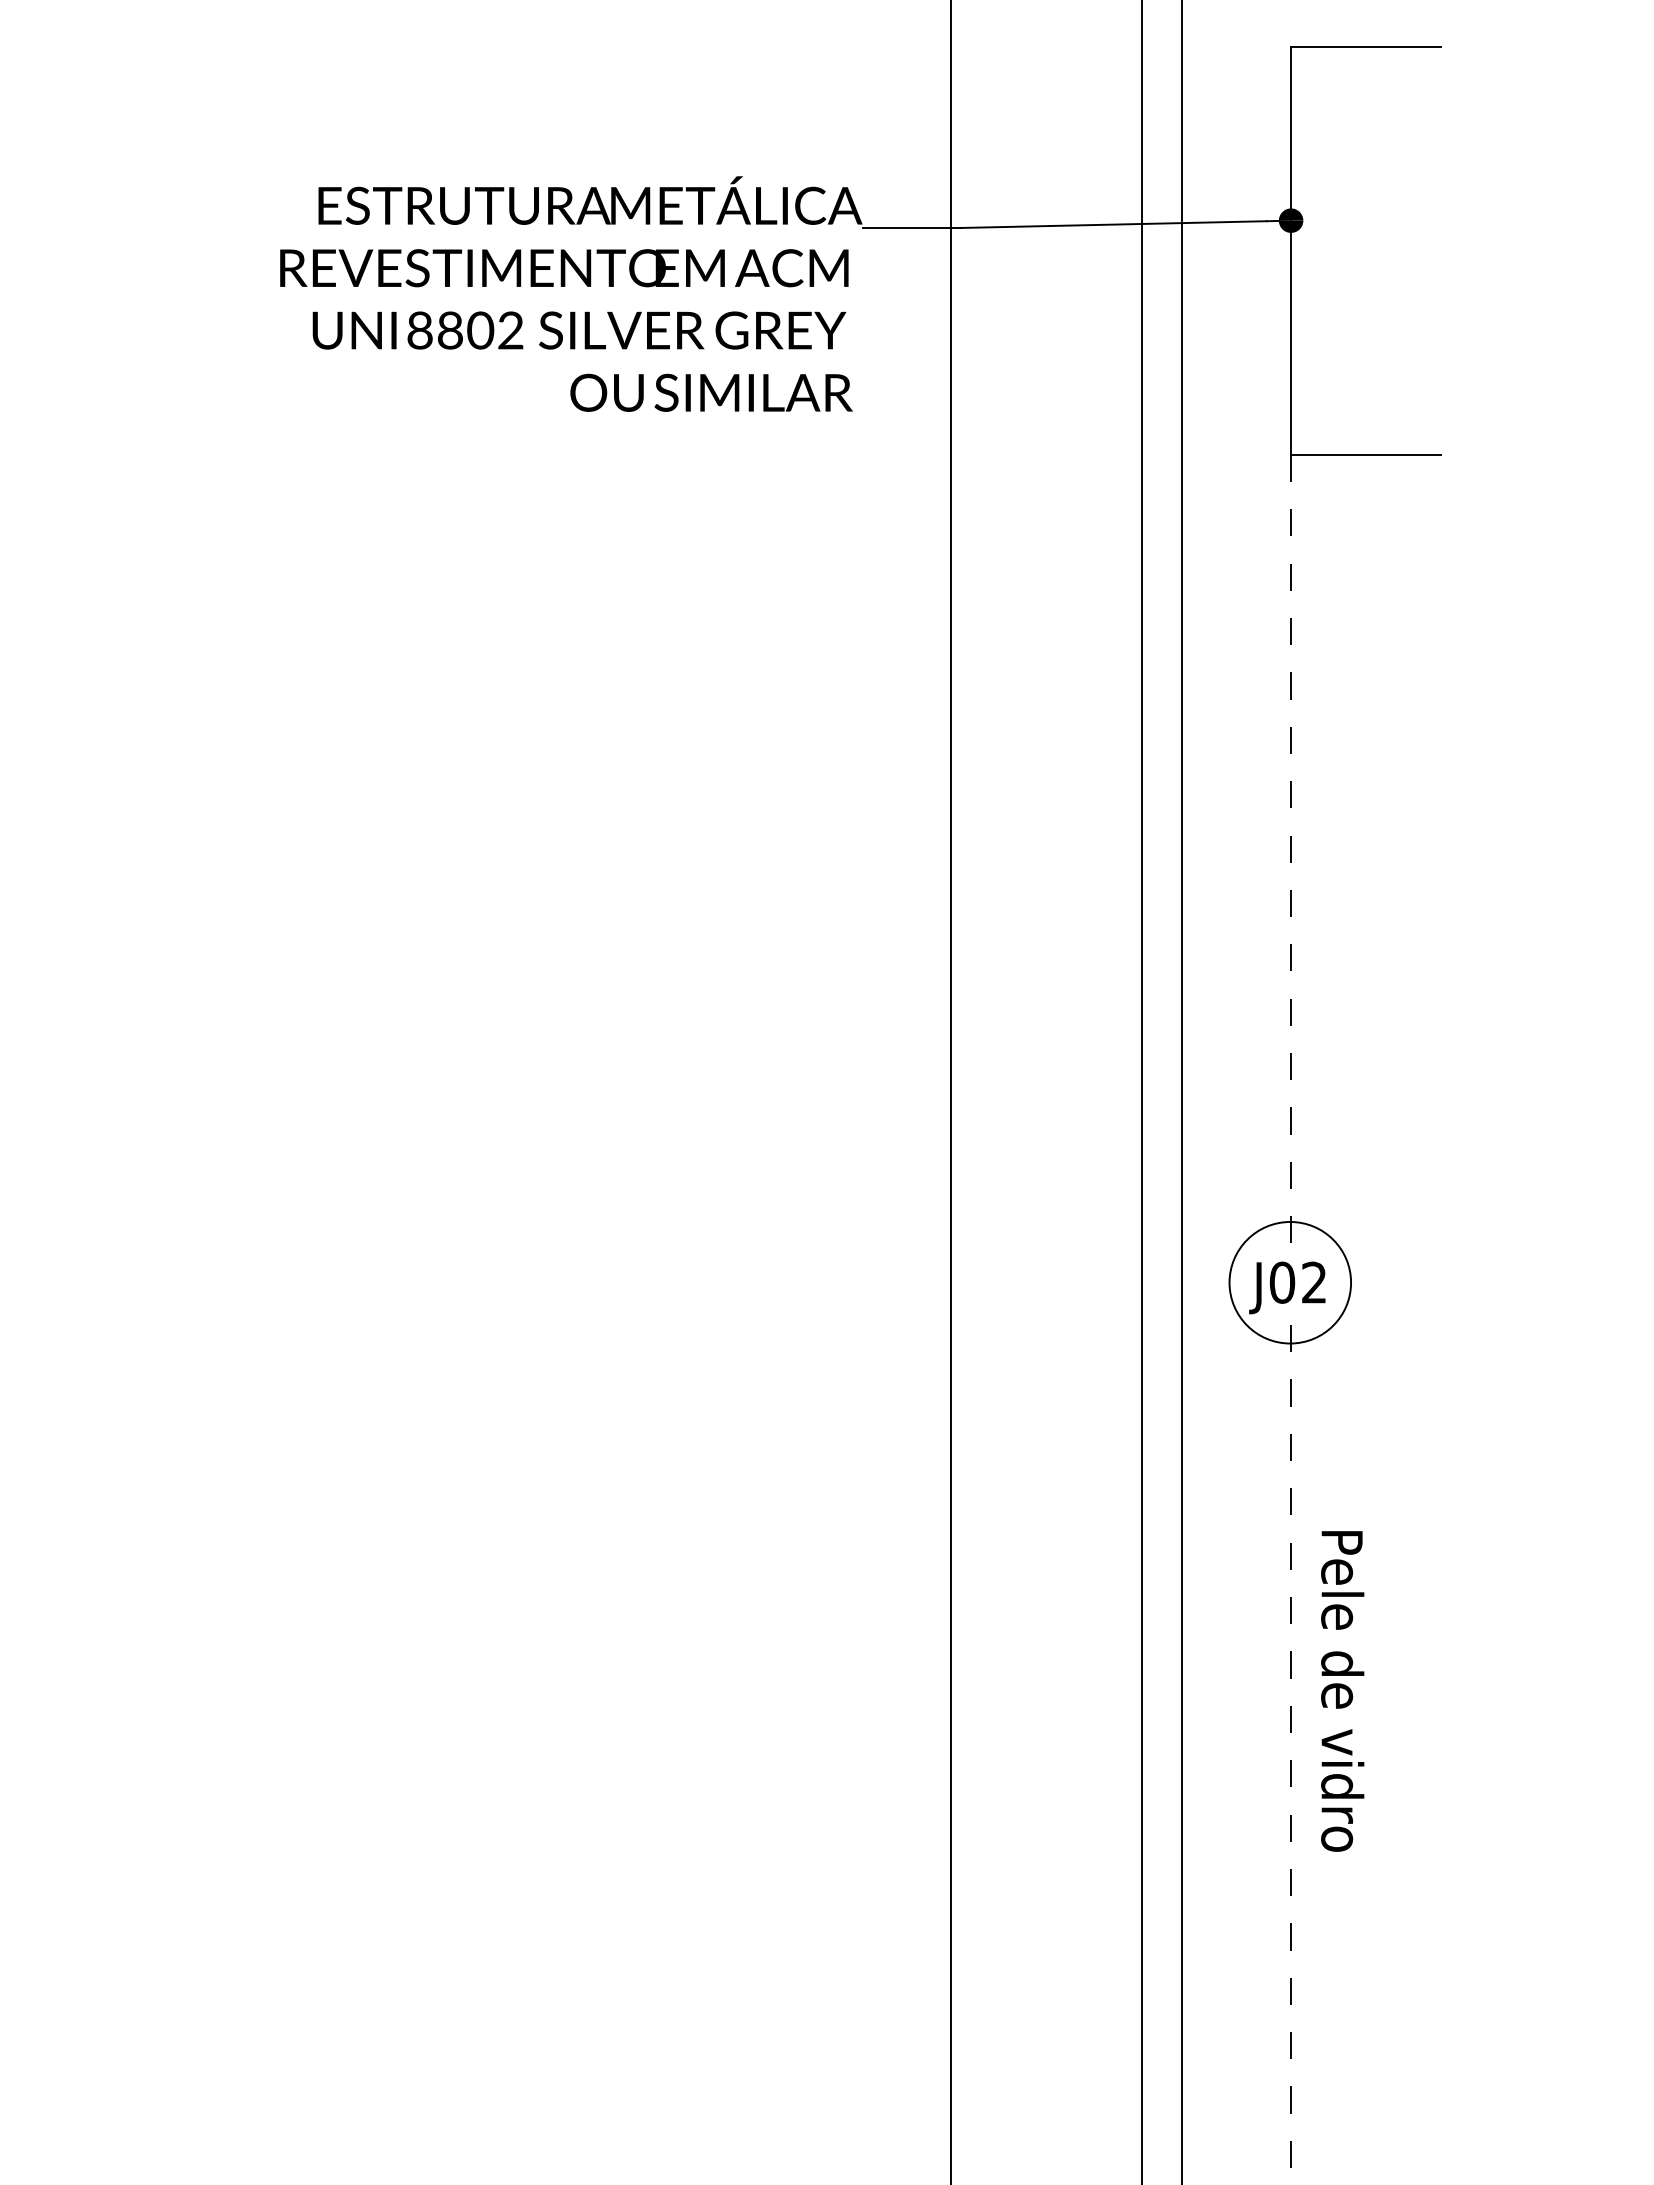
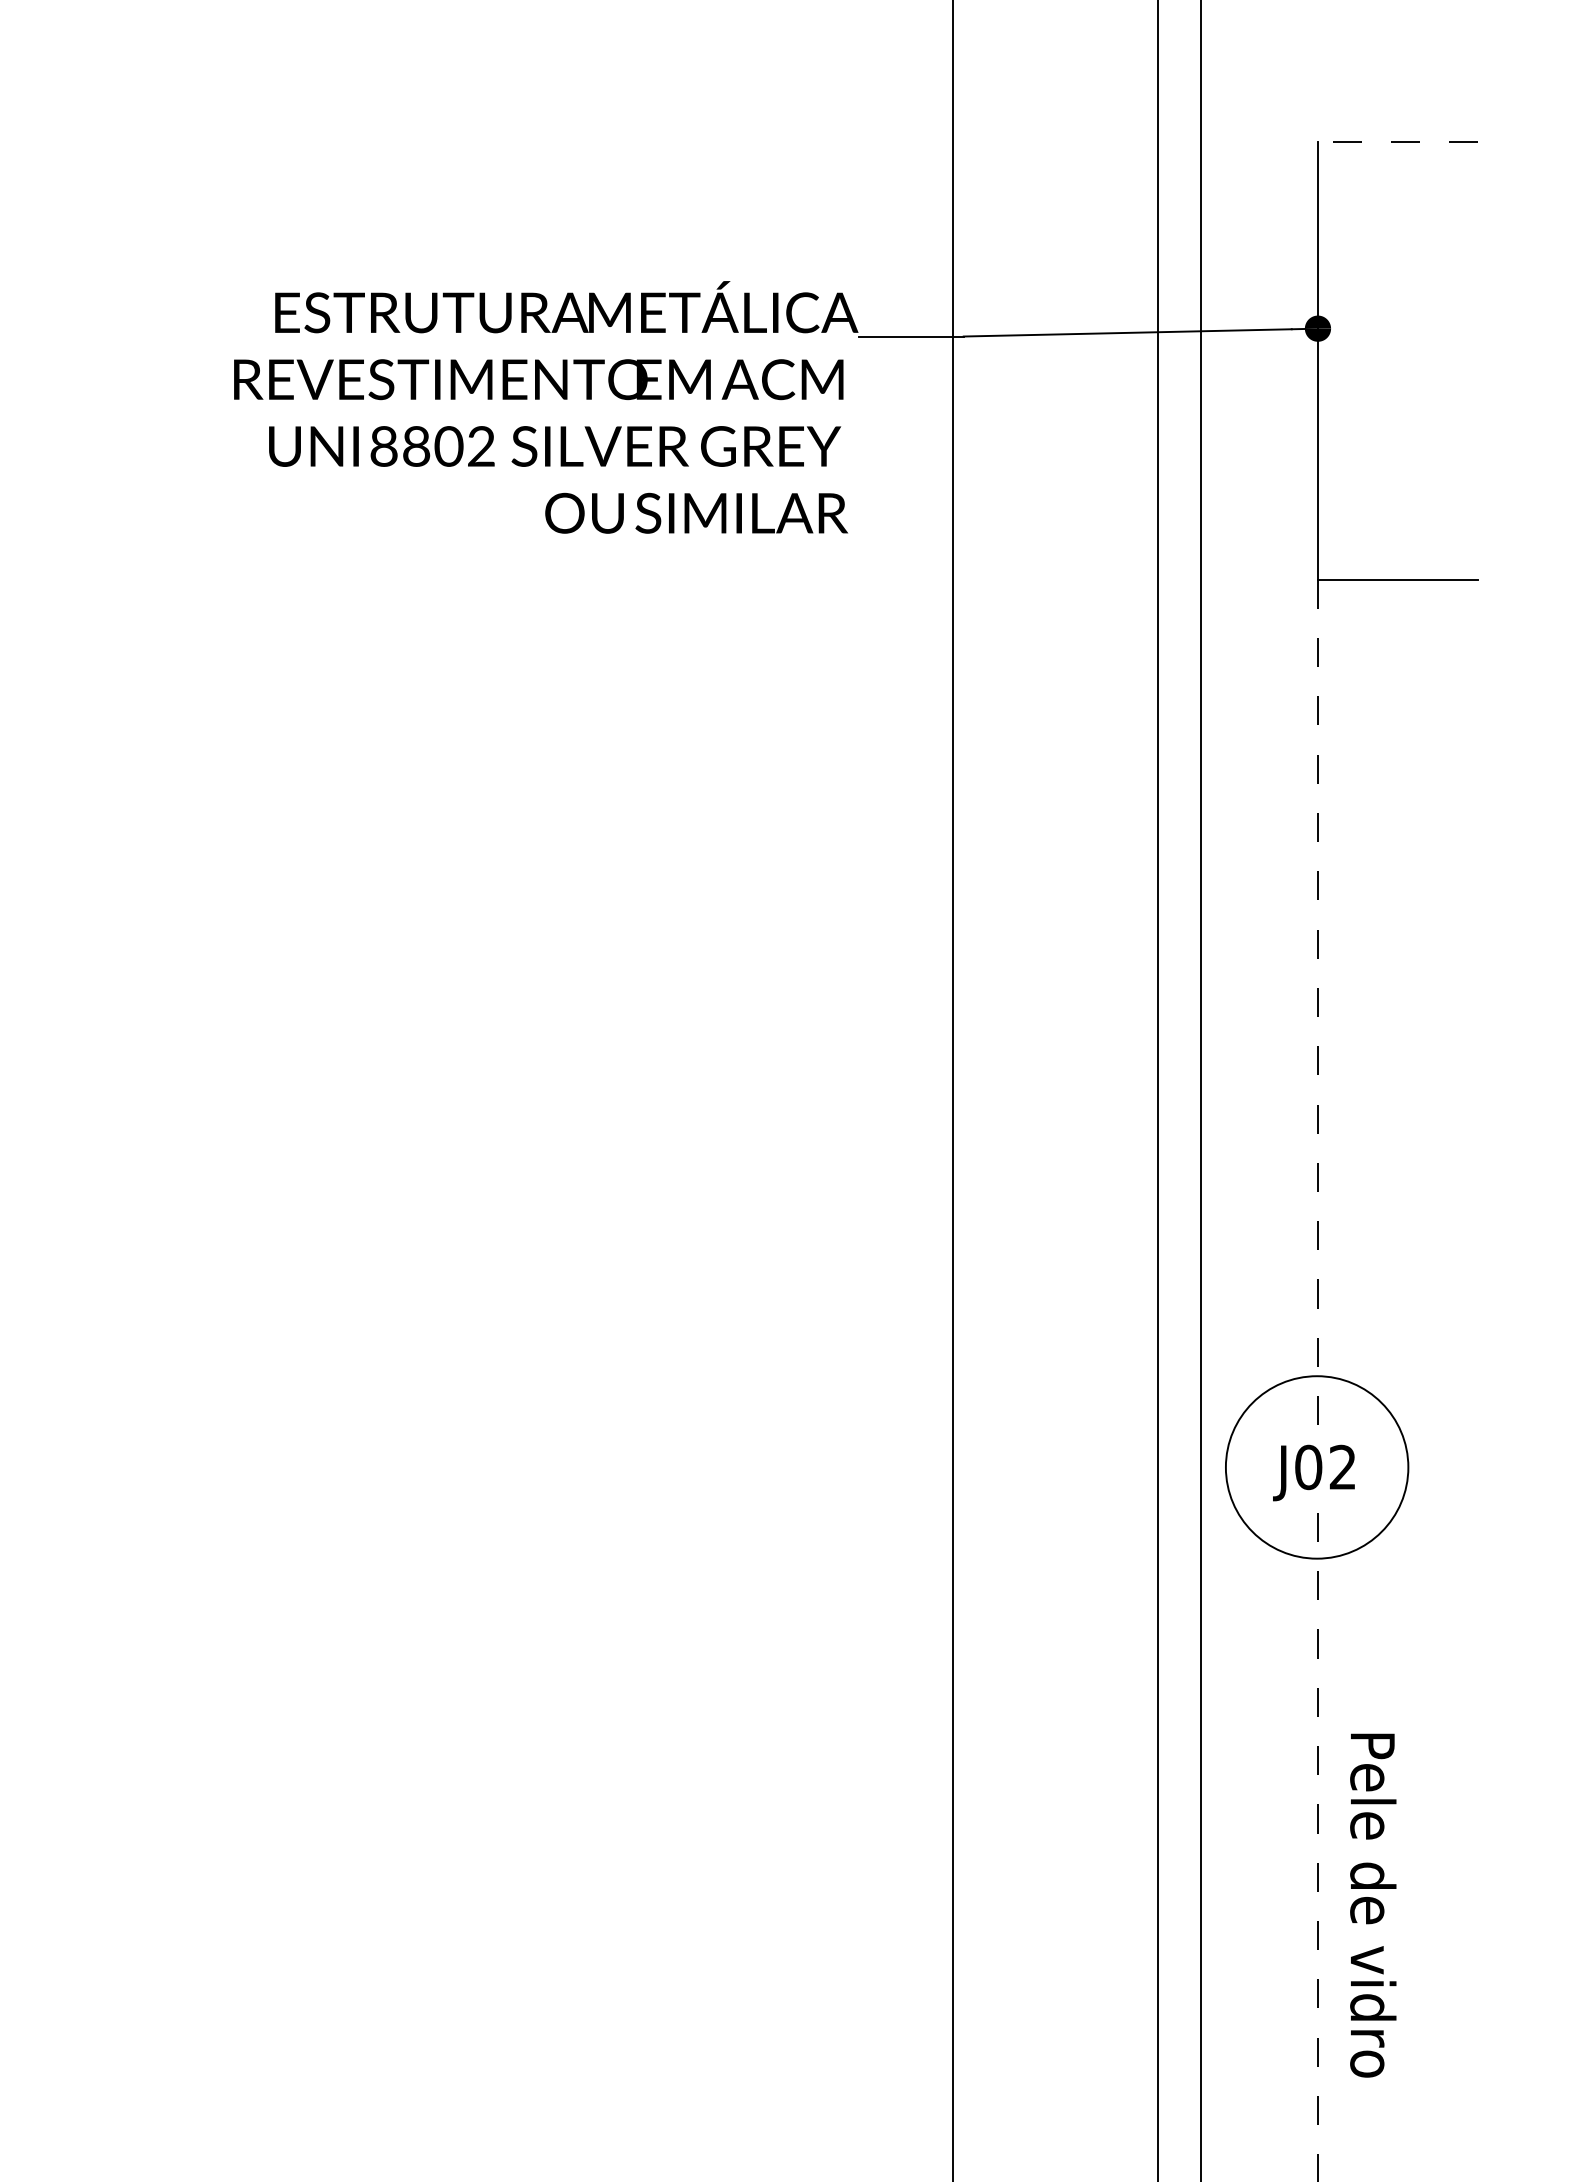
line: (1365, 46) -> (1397, 141), solid -> dashed
circle: (1290, 1282) -> (1317, 1467), size x1.4

